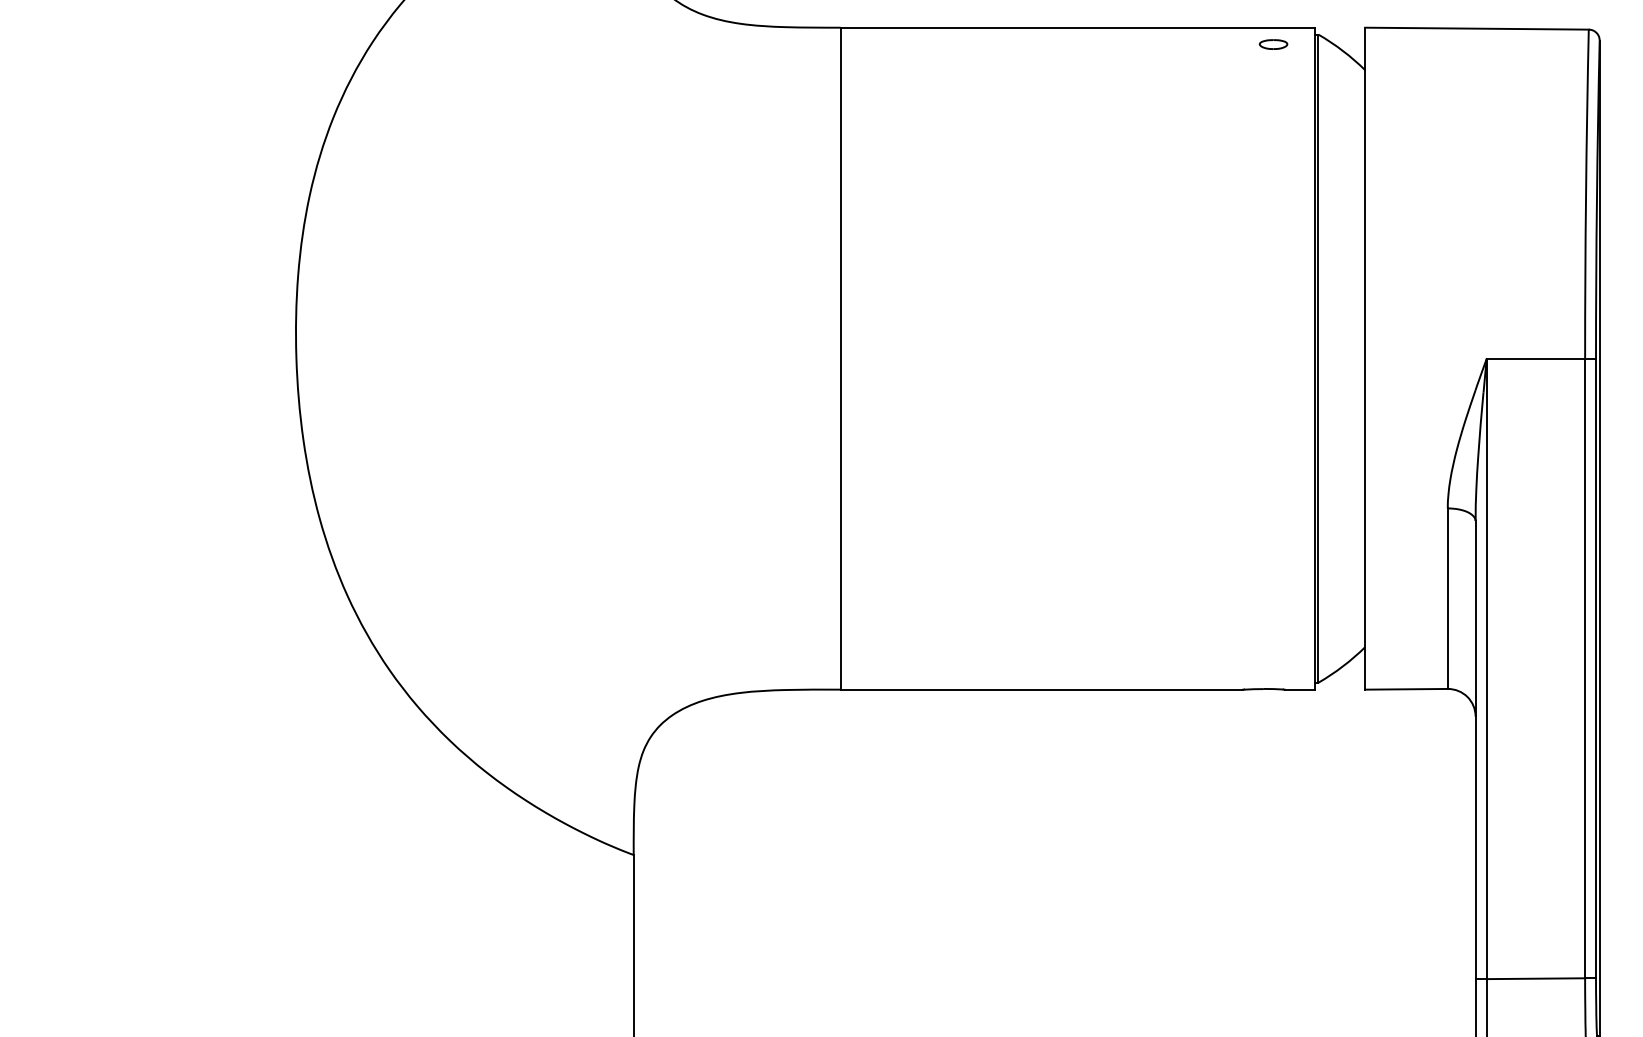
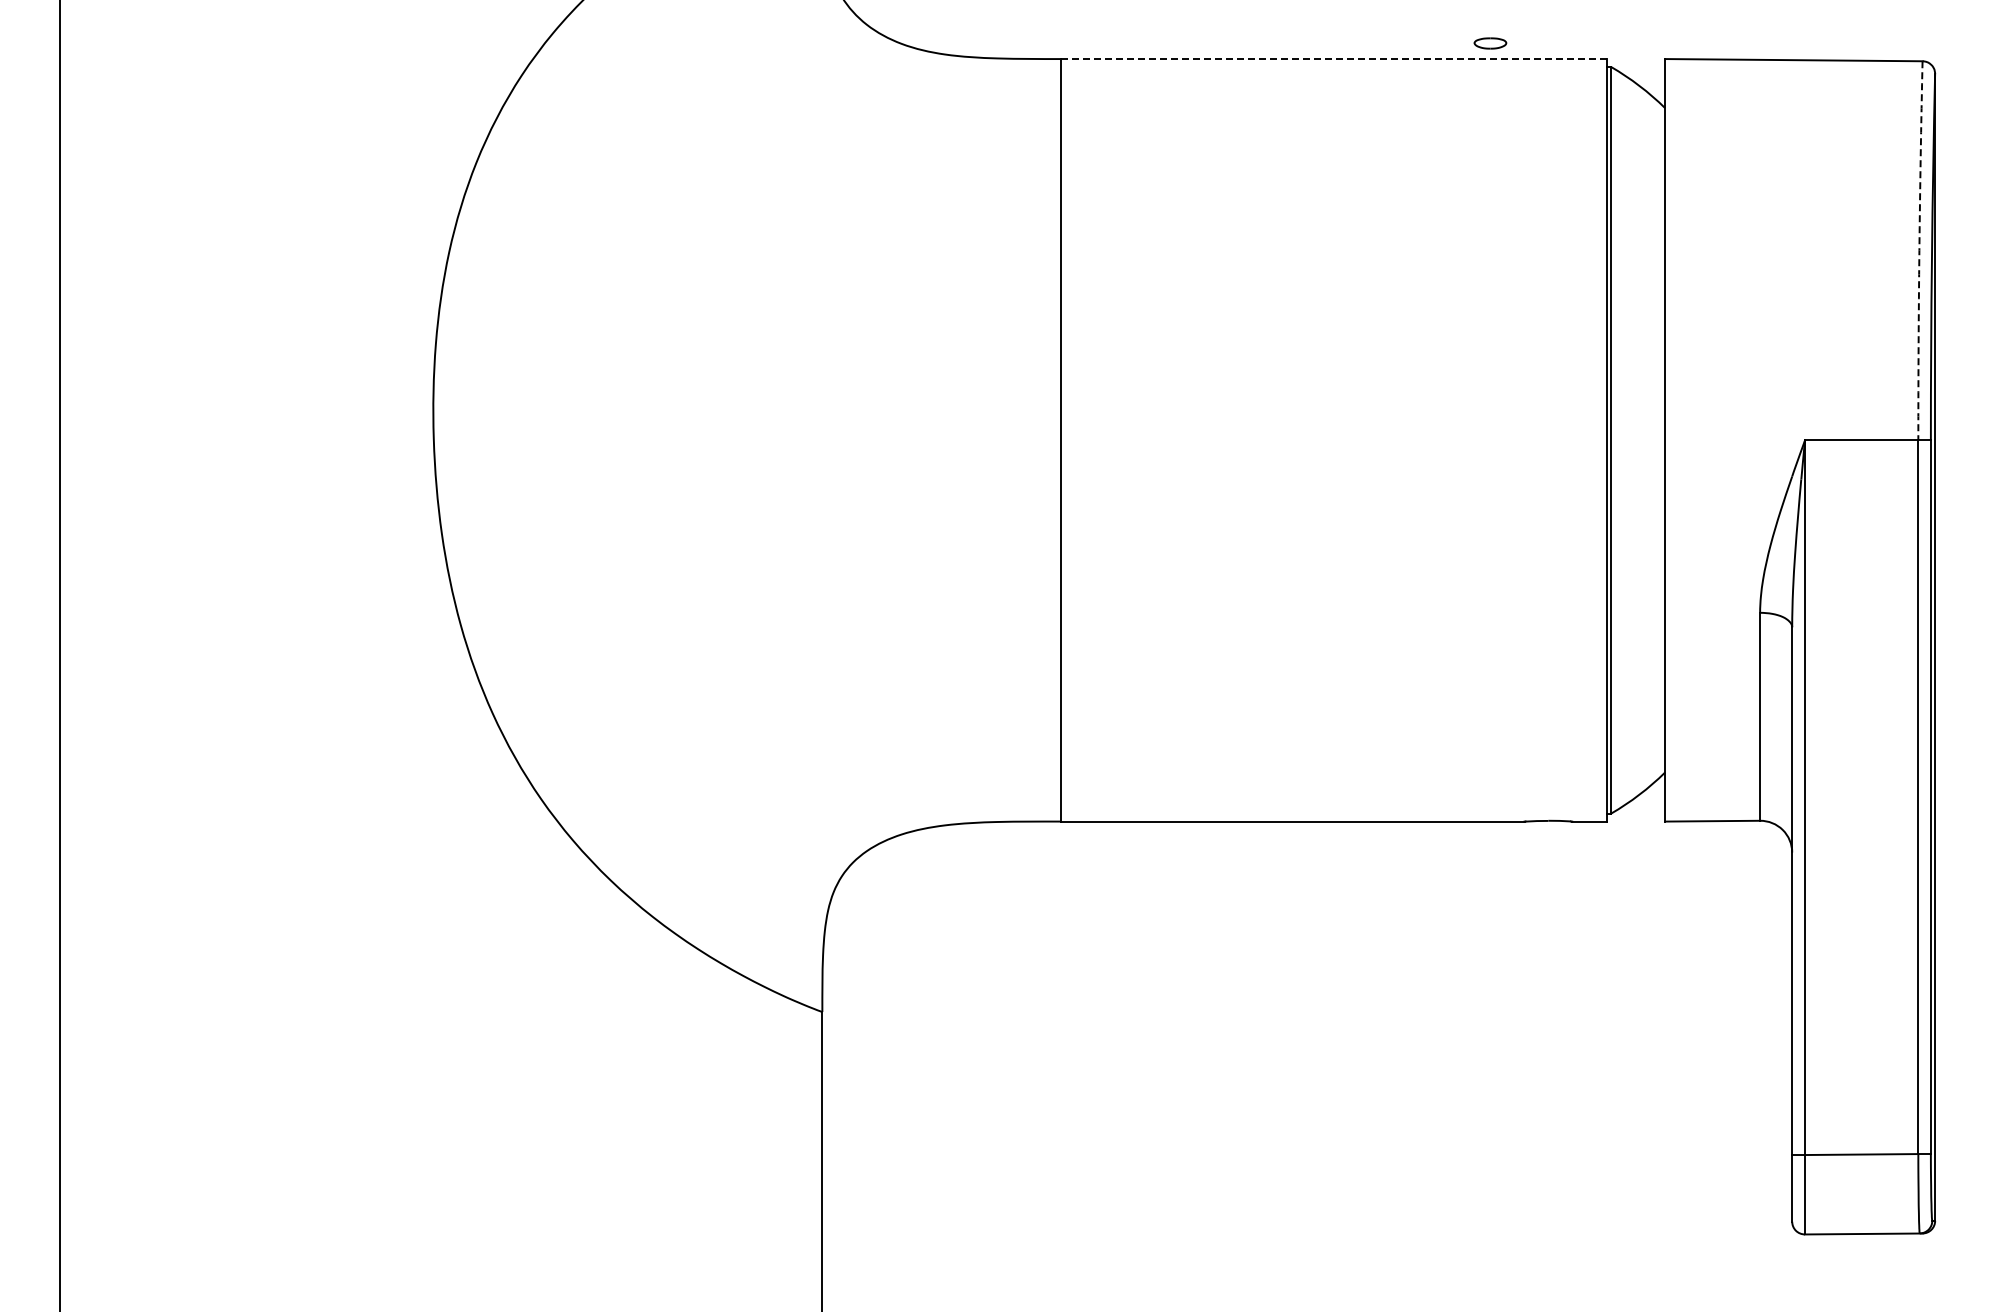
line: (1077, 28) -> (1333, 59), solid -> dashed
part: (1273, 44) -> (1490, 43), moved
arc: (1586, 193) -> (1919, 250), solid -> dashed

